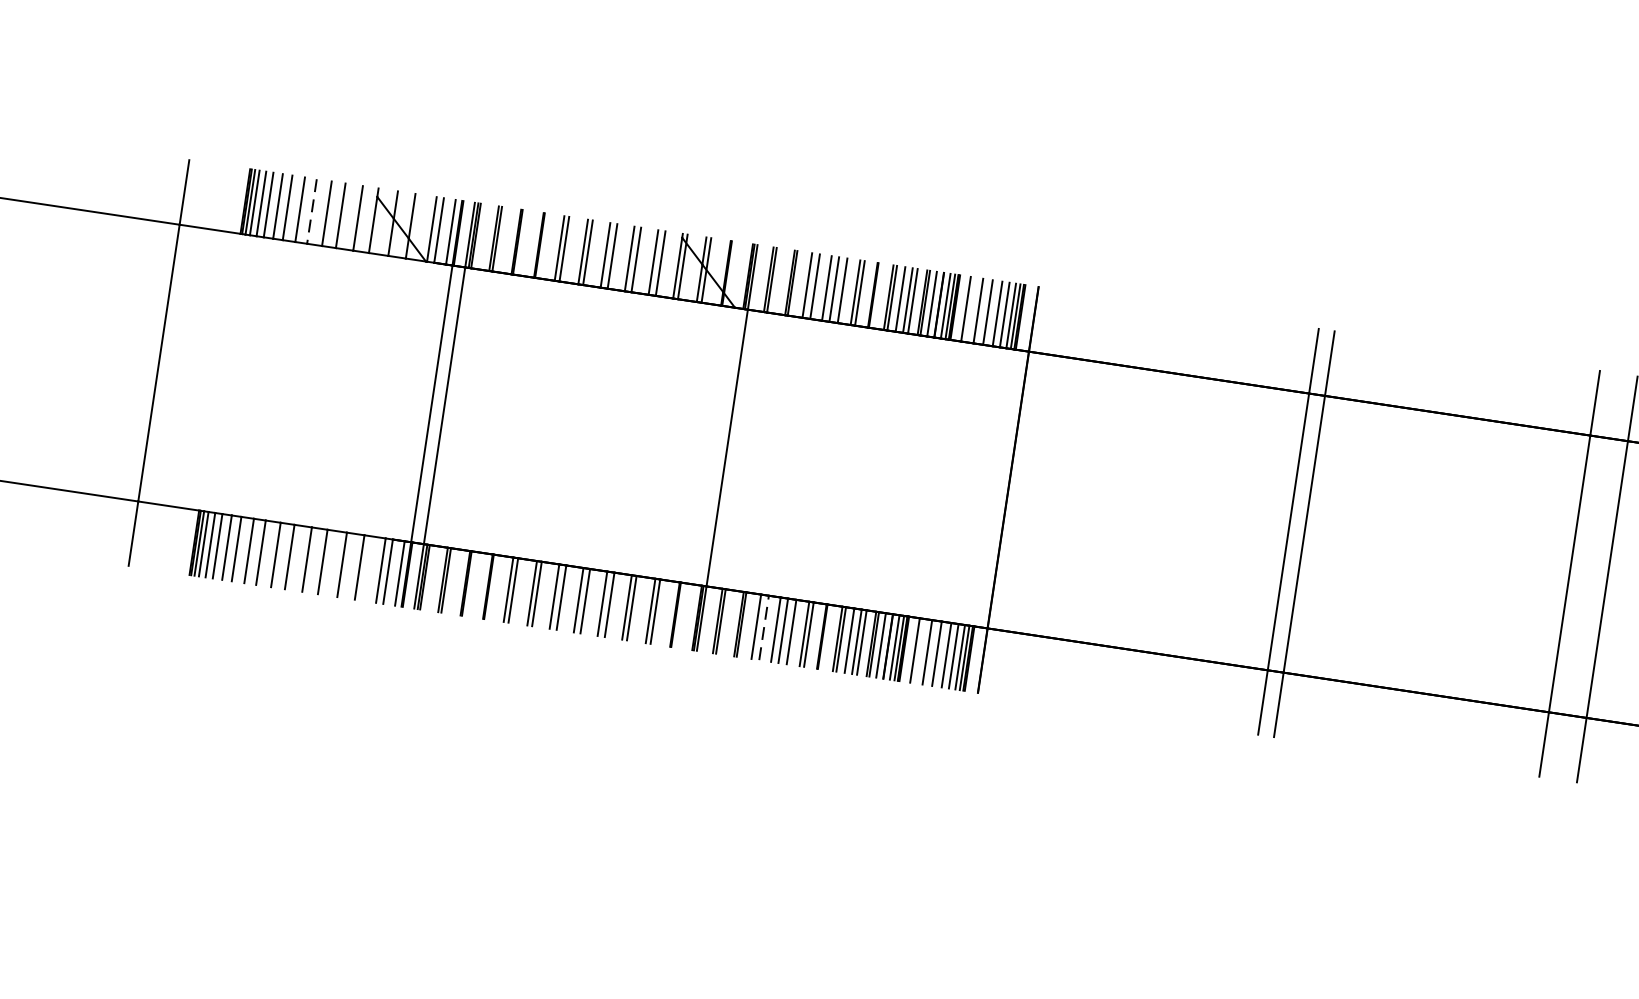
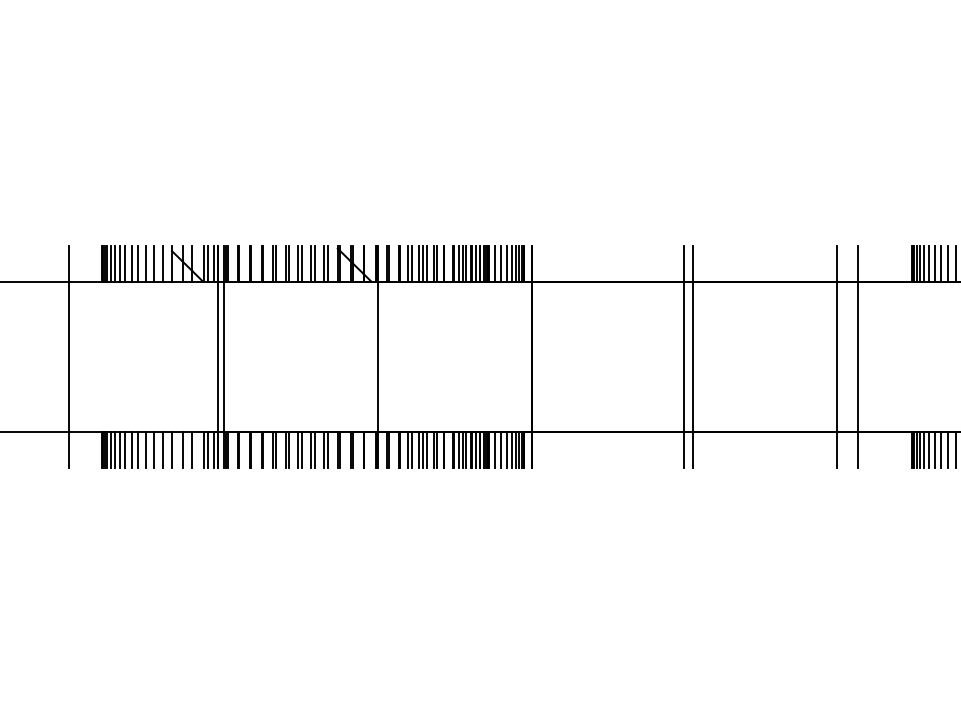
line: (312, 212) -> (138, 264), dashed -> solid
line: (764, 627) -> (412, 449), dashed -> solid

